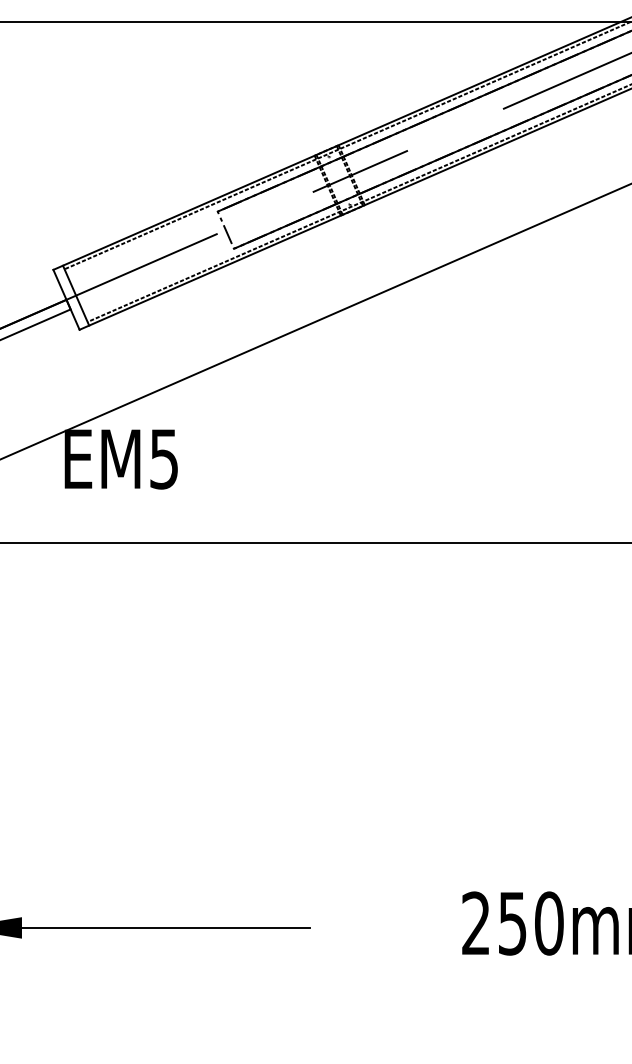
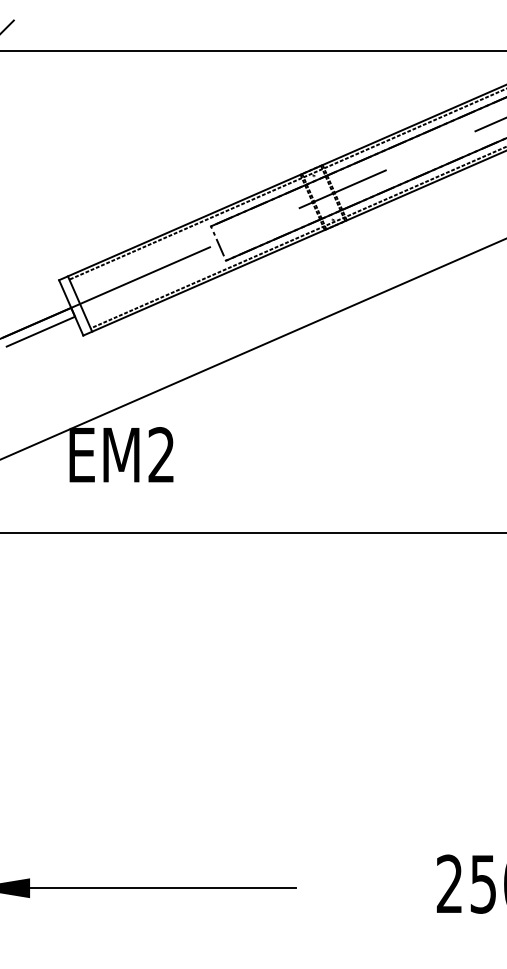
text: (163, 458) -> (160, 454), EM5 -> EM2

